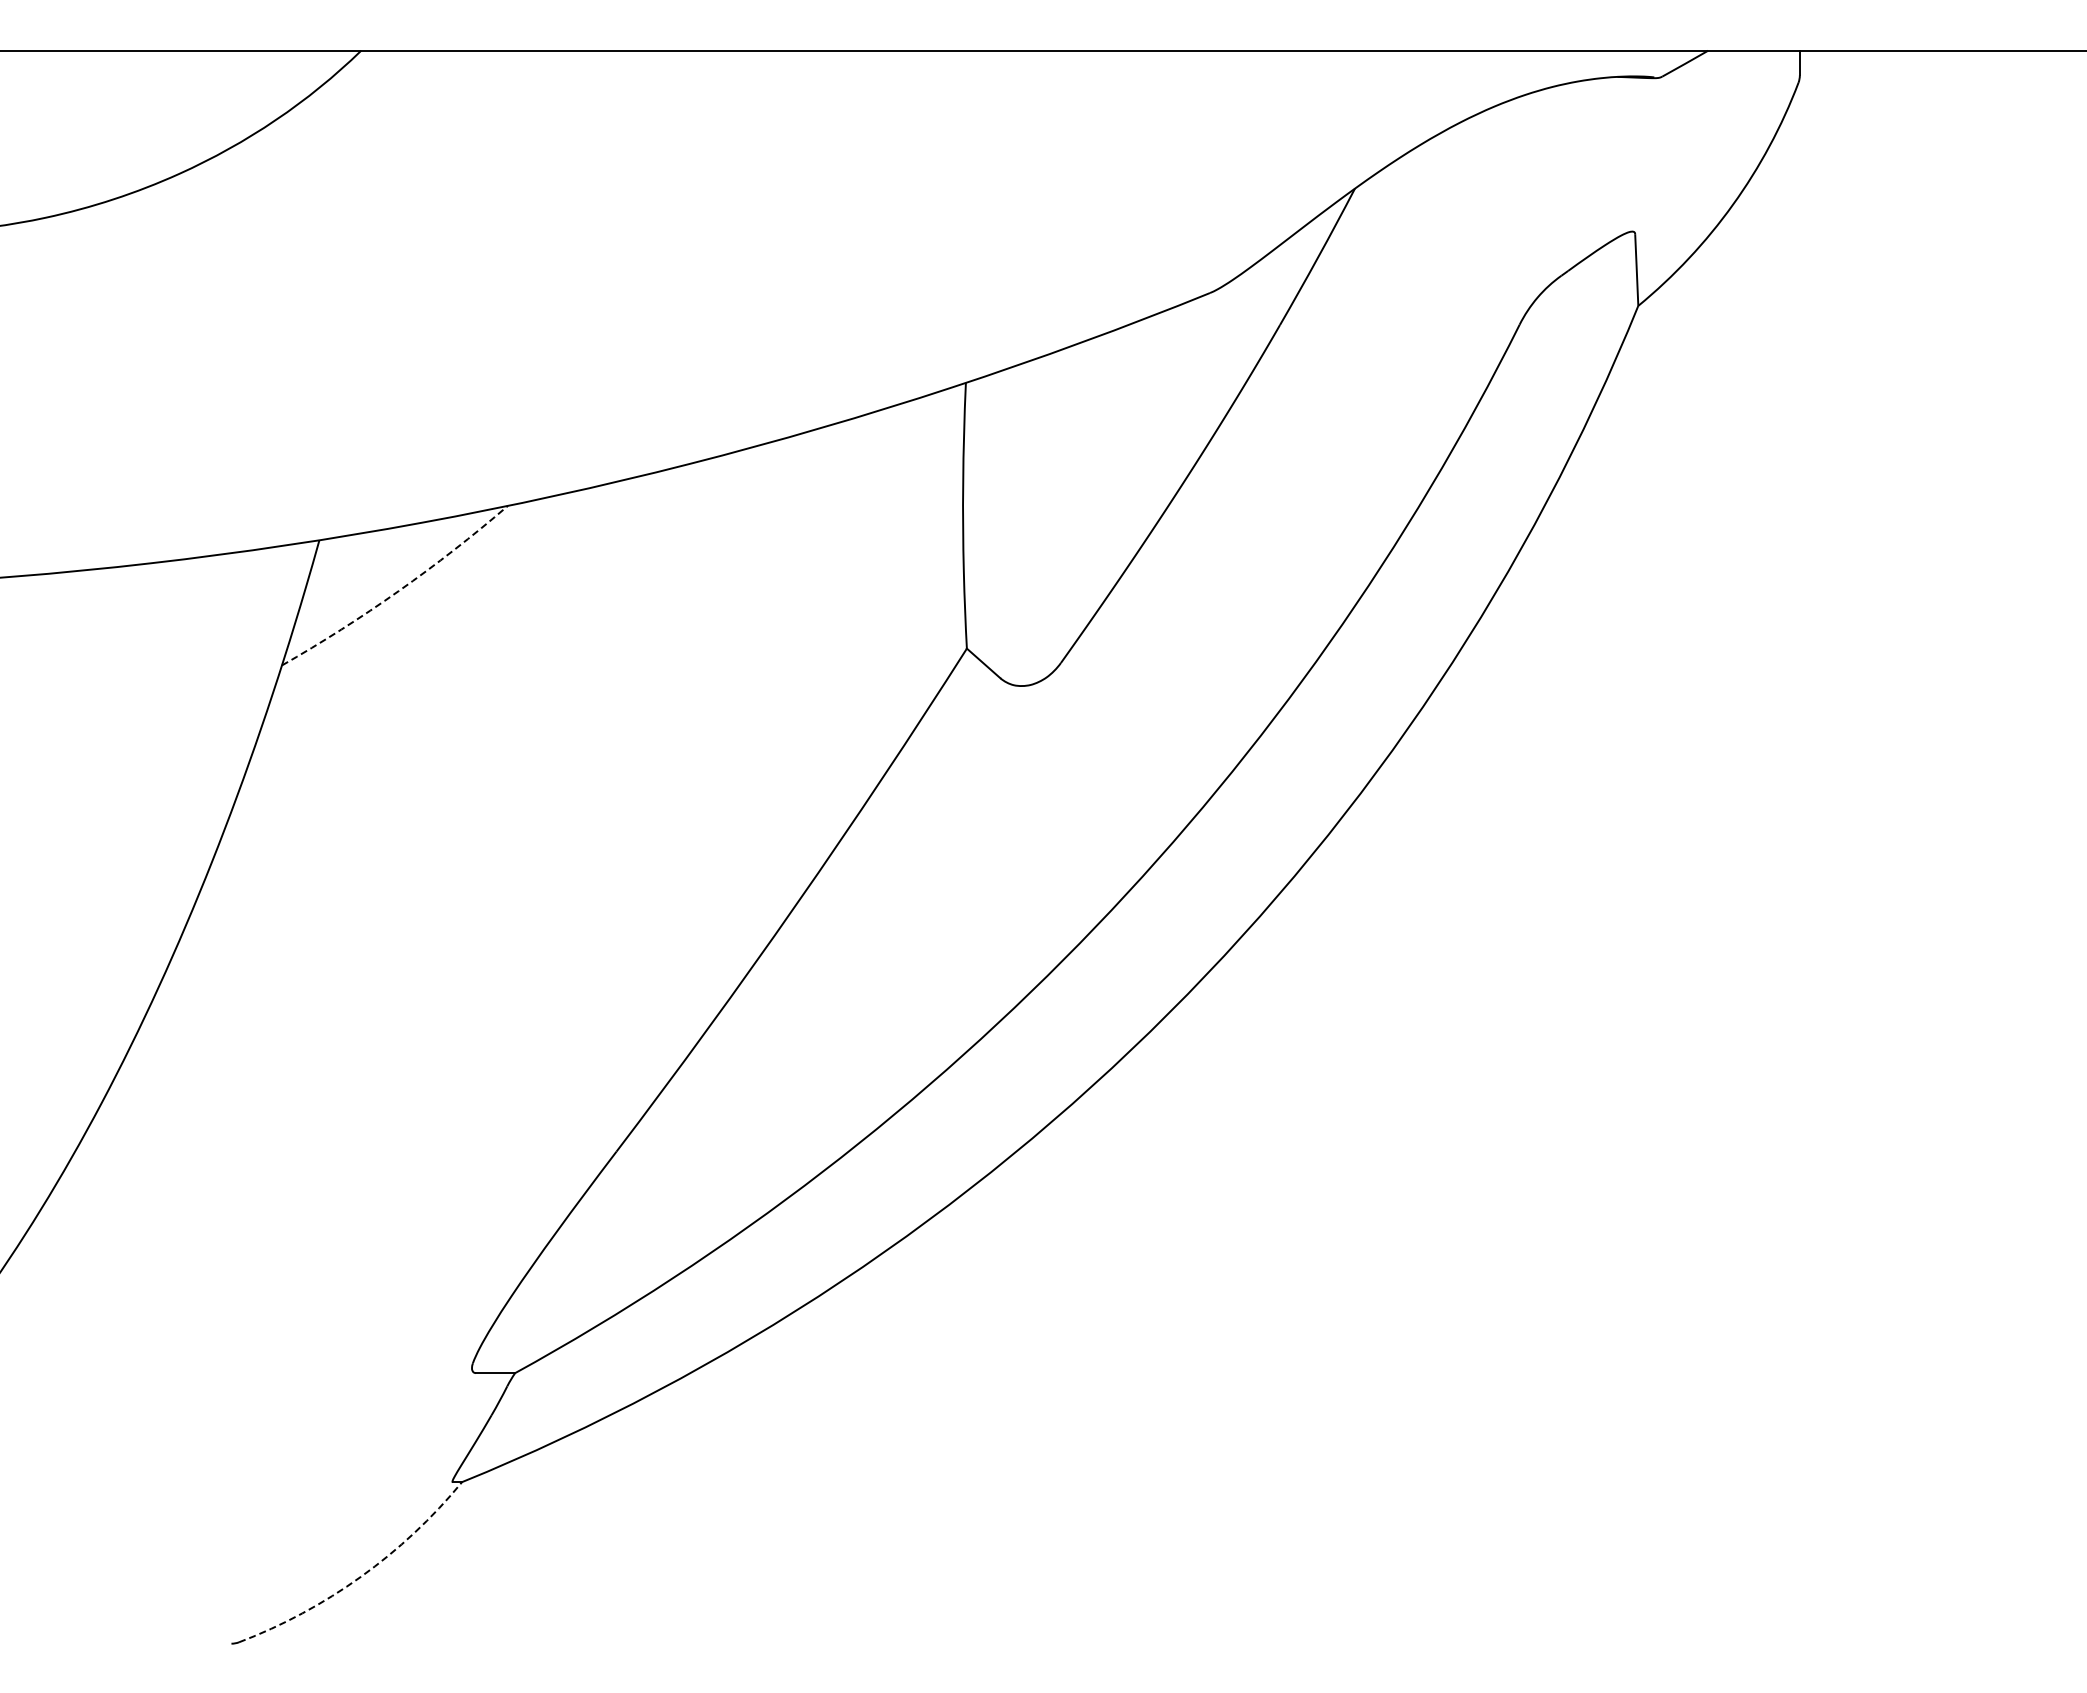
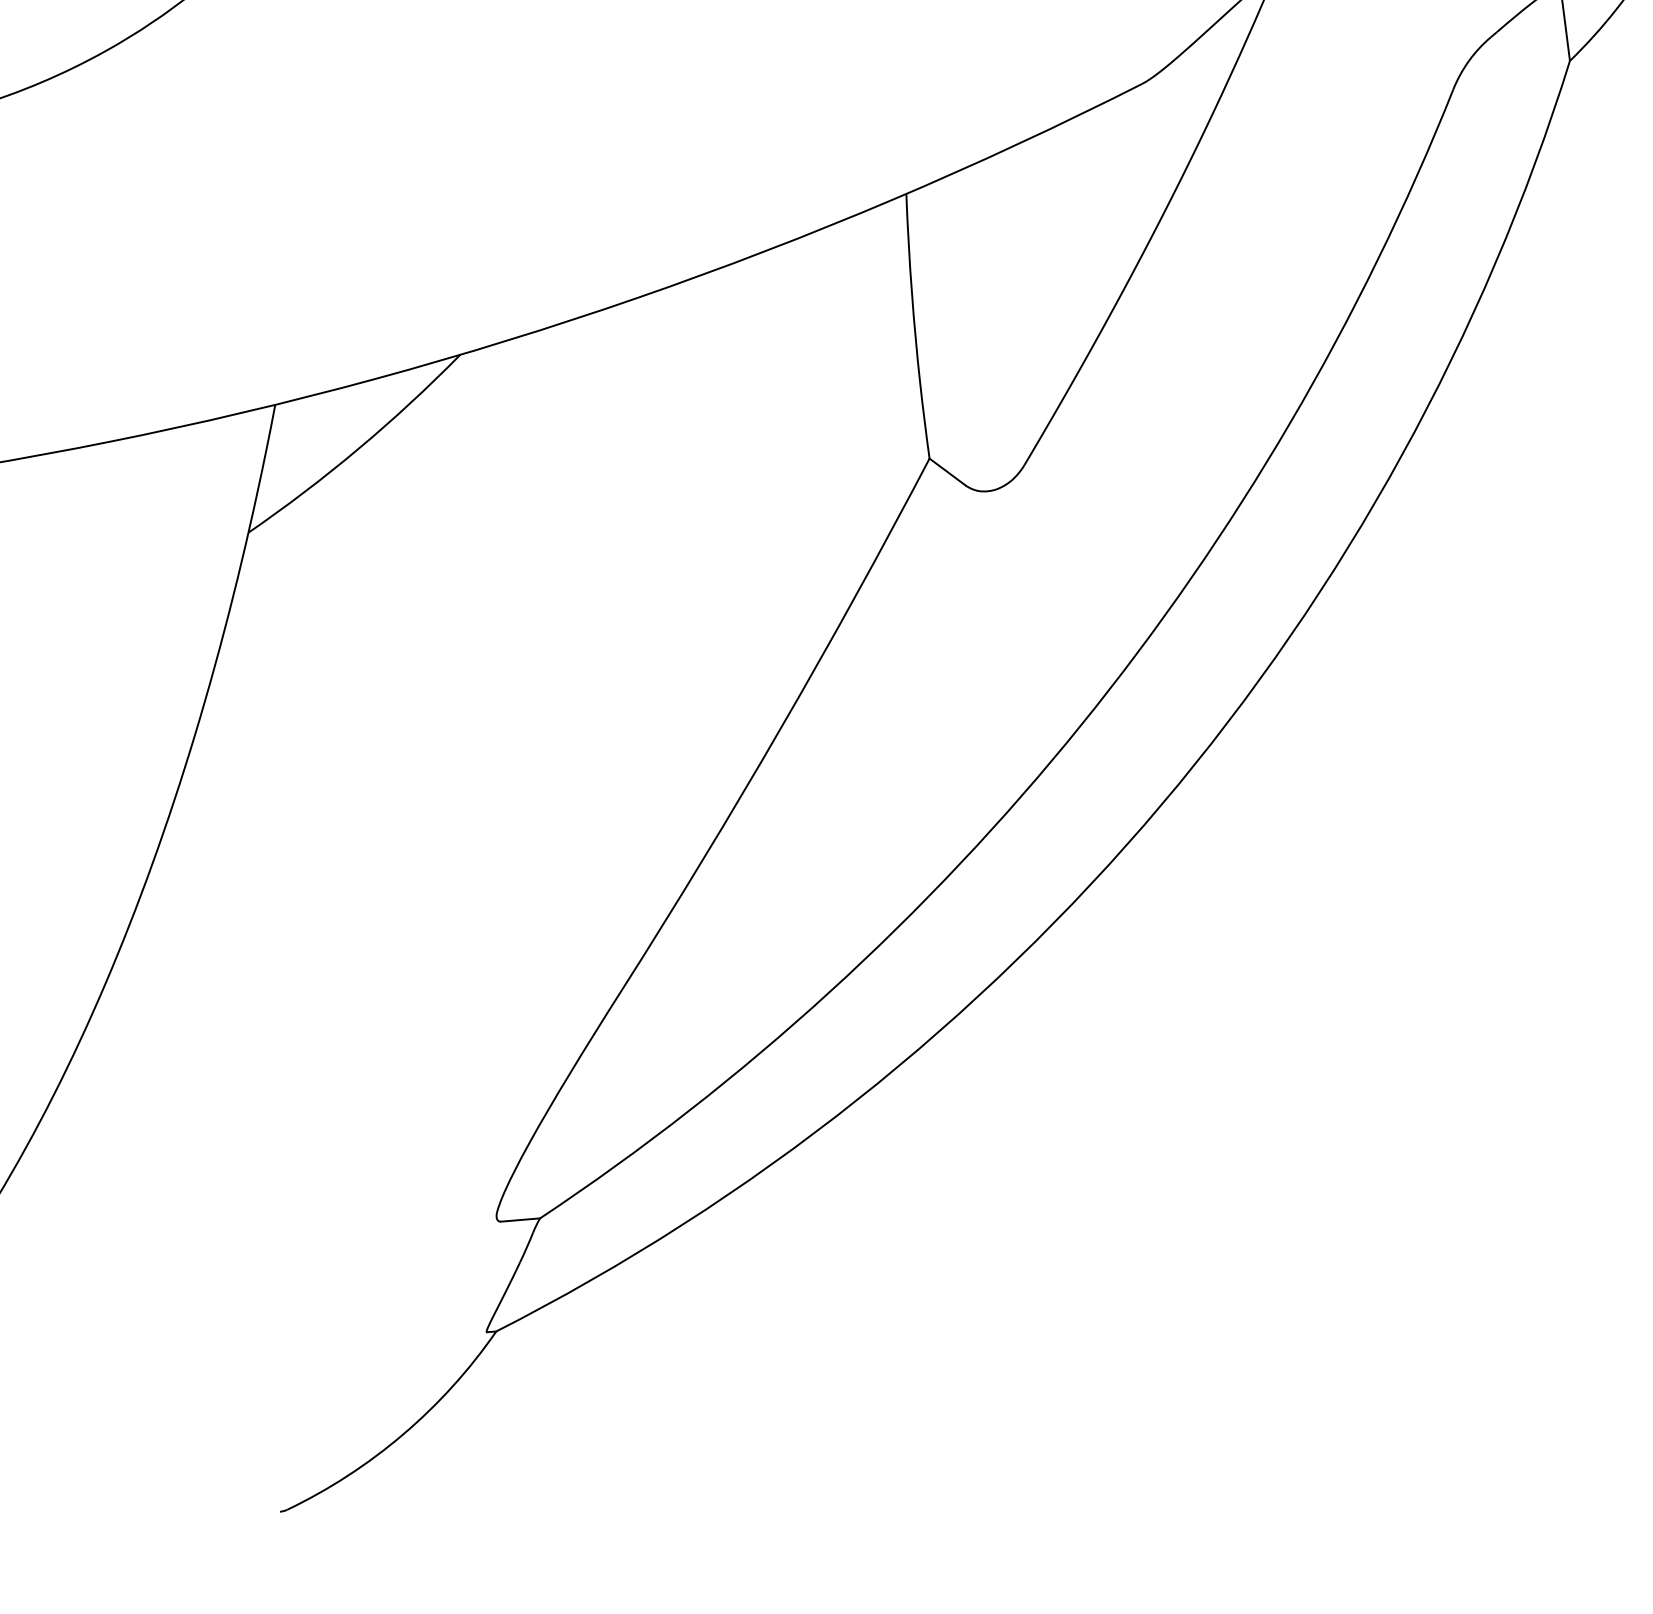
arc: (398, 591) -> (358, 449), dashed -> solid
arc: (361, 1576) -> (403, 1433), dashed -> solid

